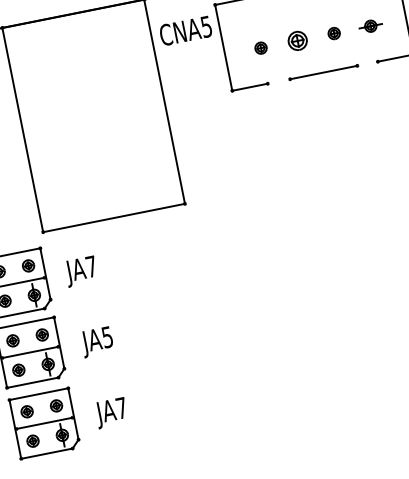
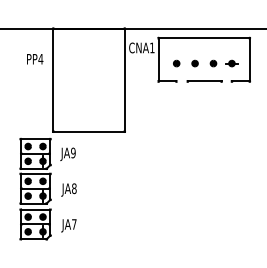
text: (206, 25) -> (152, 47), CNA5 -> CNA1
part: (296, 40) -> (194, 63), size x0.62
text: (91, 265) -> (73, 152), JA7 -> JA9
text: (107, 336) -> (74, 188), JA5 -> JA8

